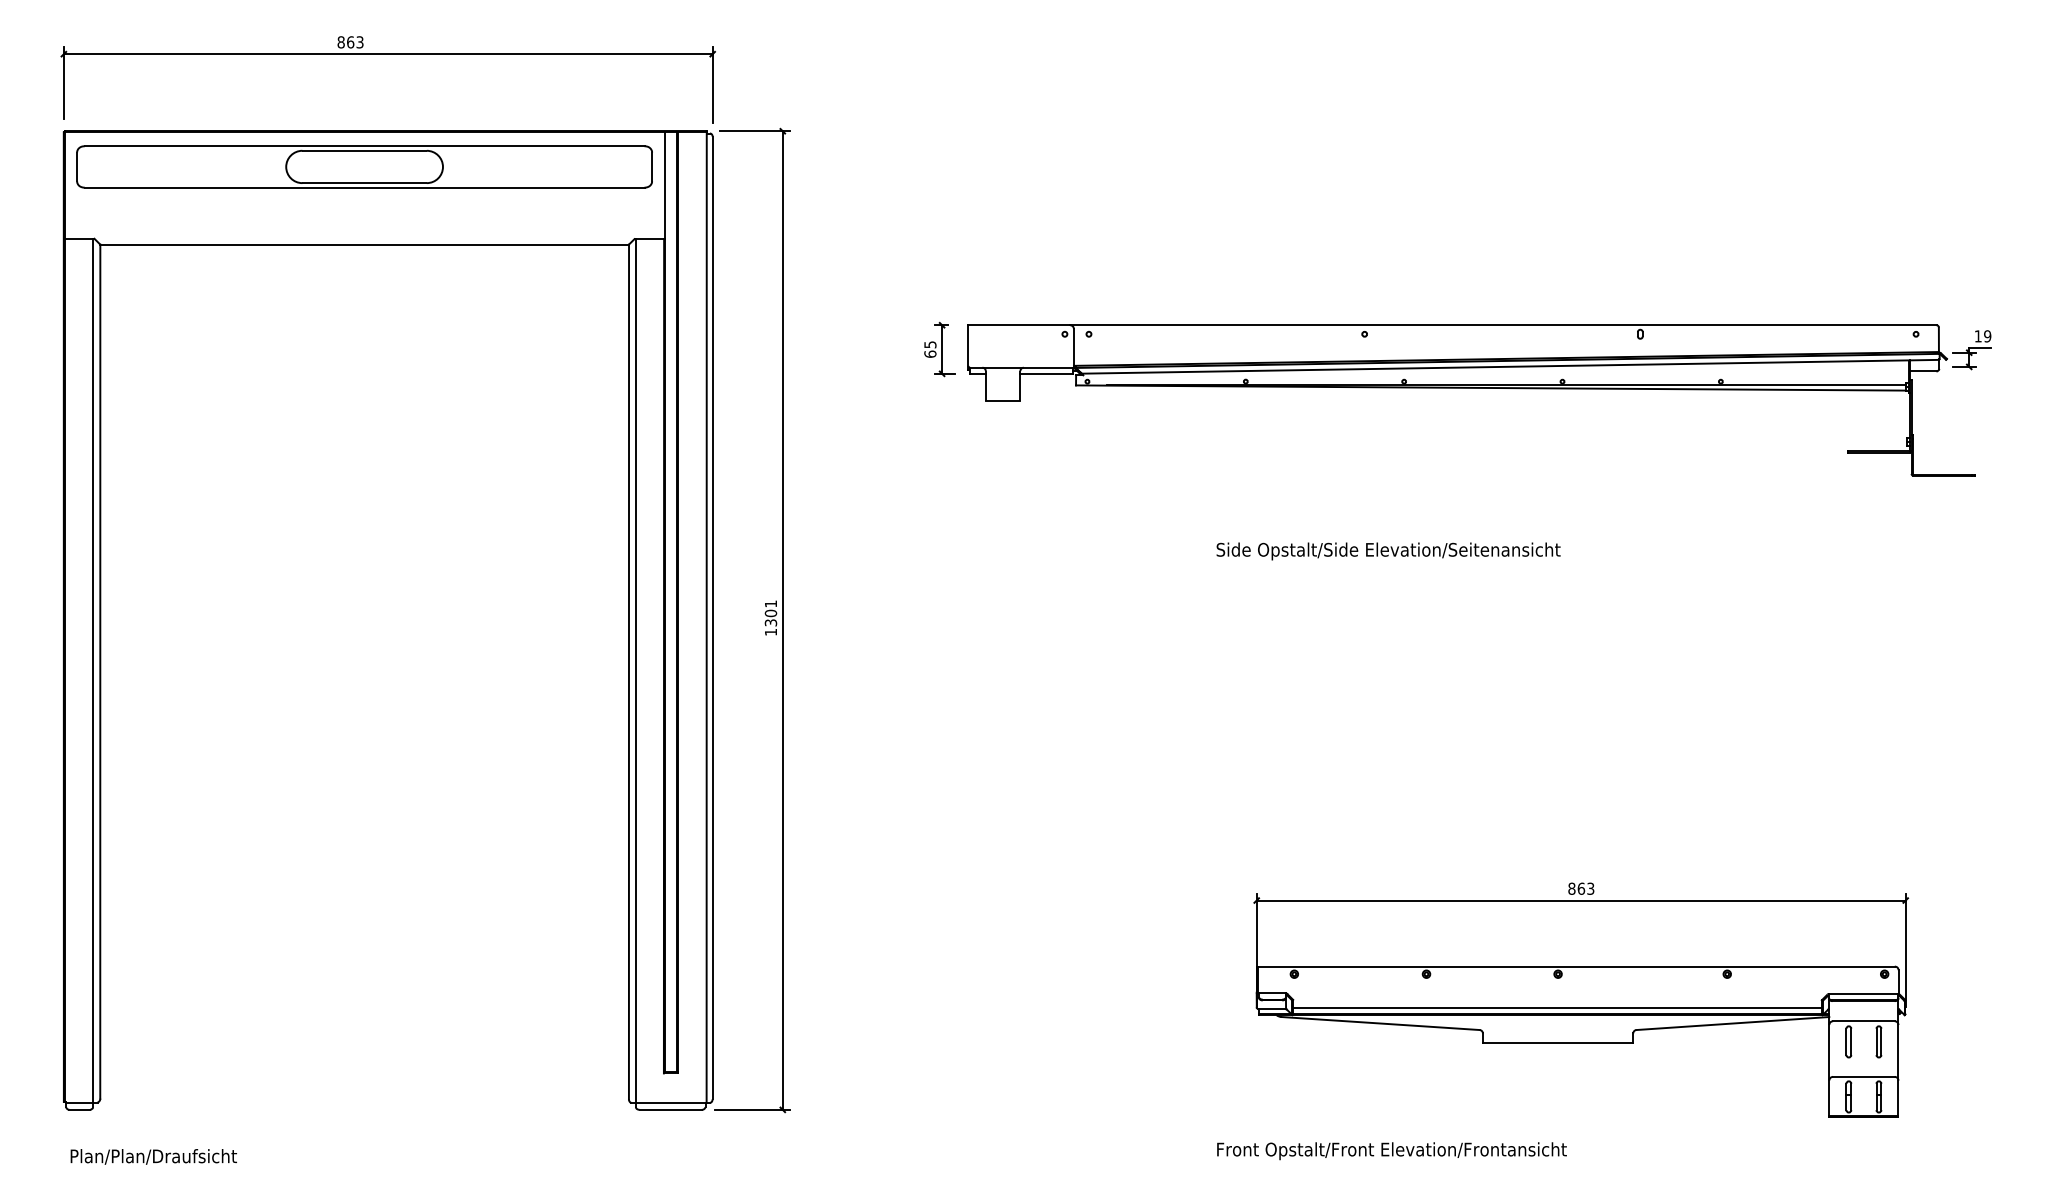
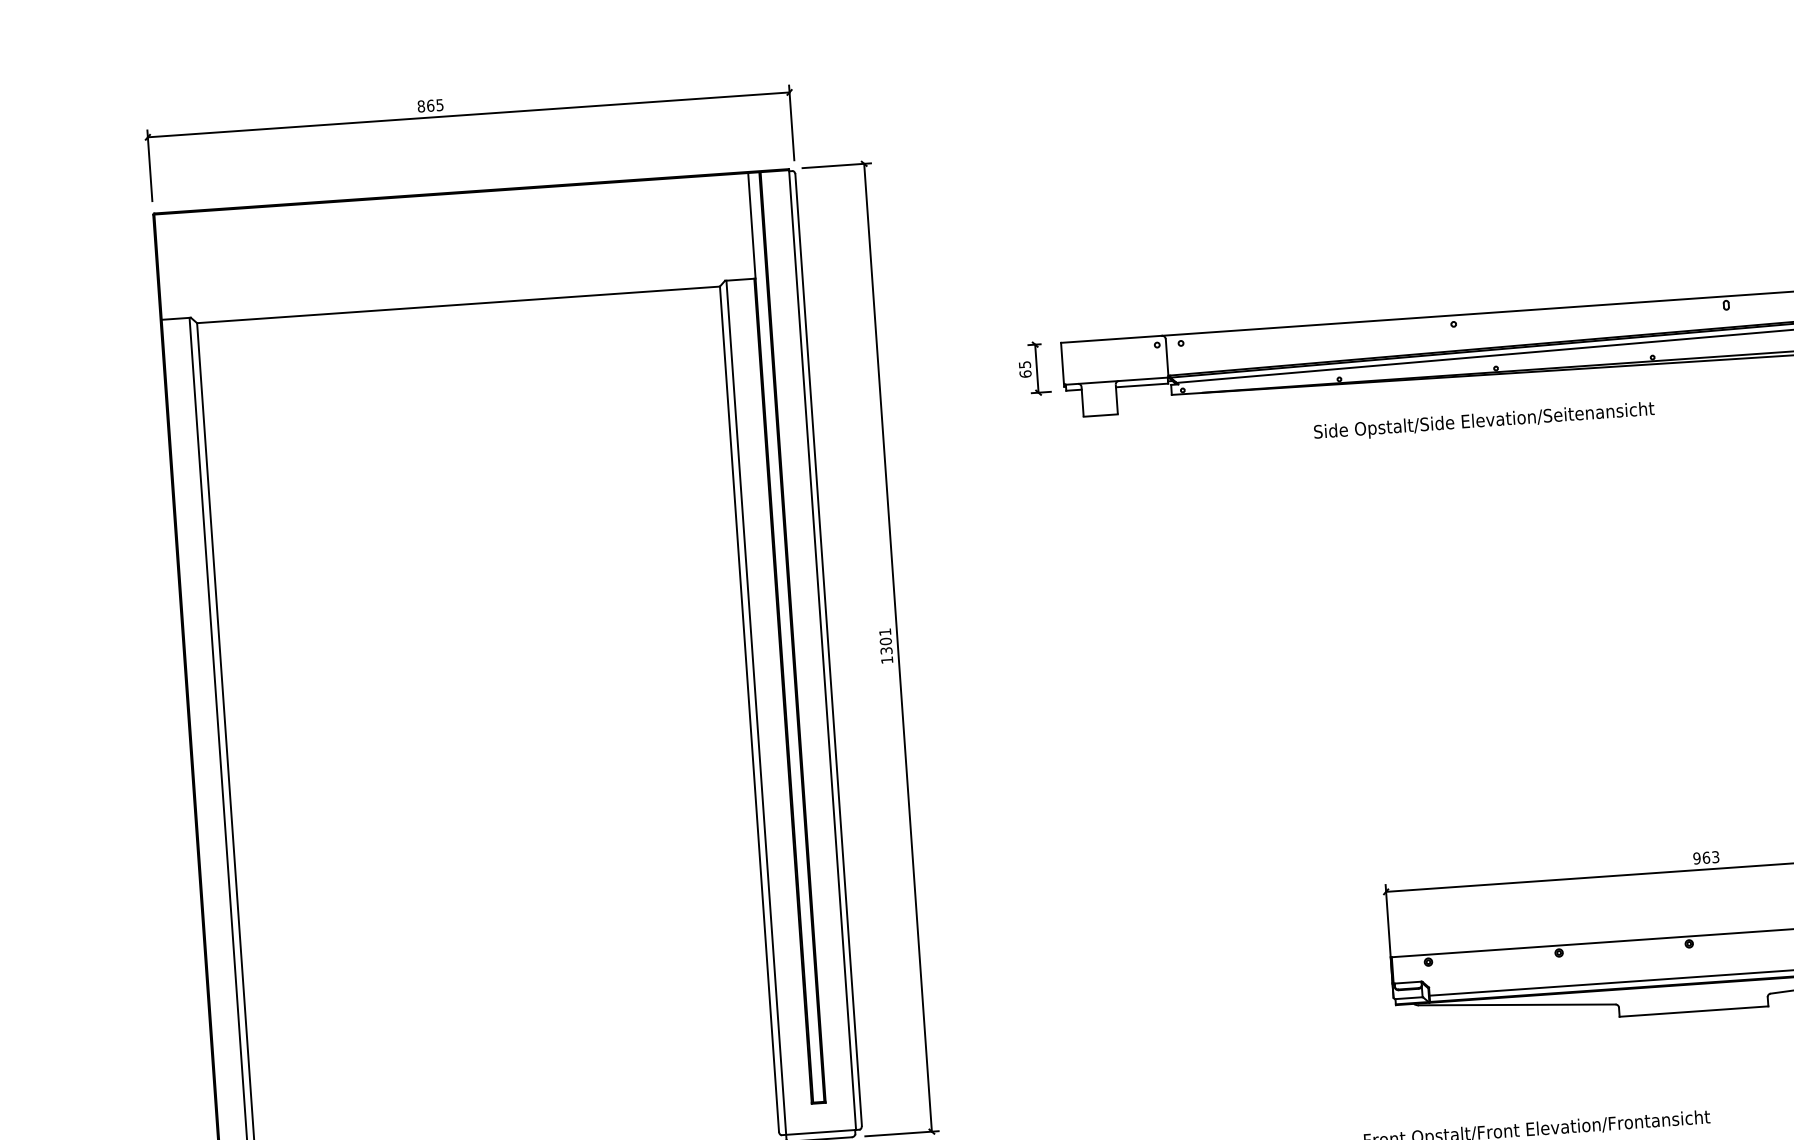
text: (359, 41) -> (439, 104), 863 -> 865
part: (364, 166) -> (452, 227), removed
text: (1388, 551) -> (1484, 421), moved
text: (1571, 888) -> (1696, 858), 863 -> 963

